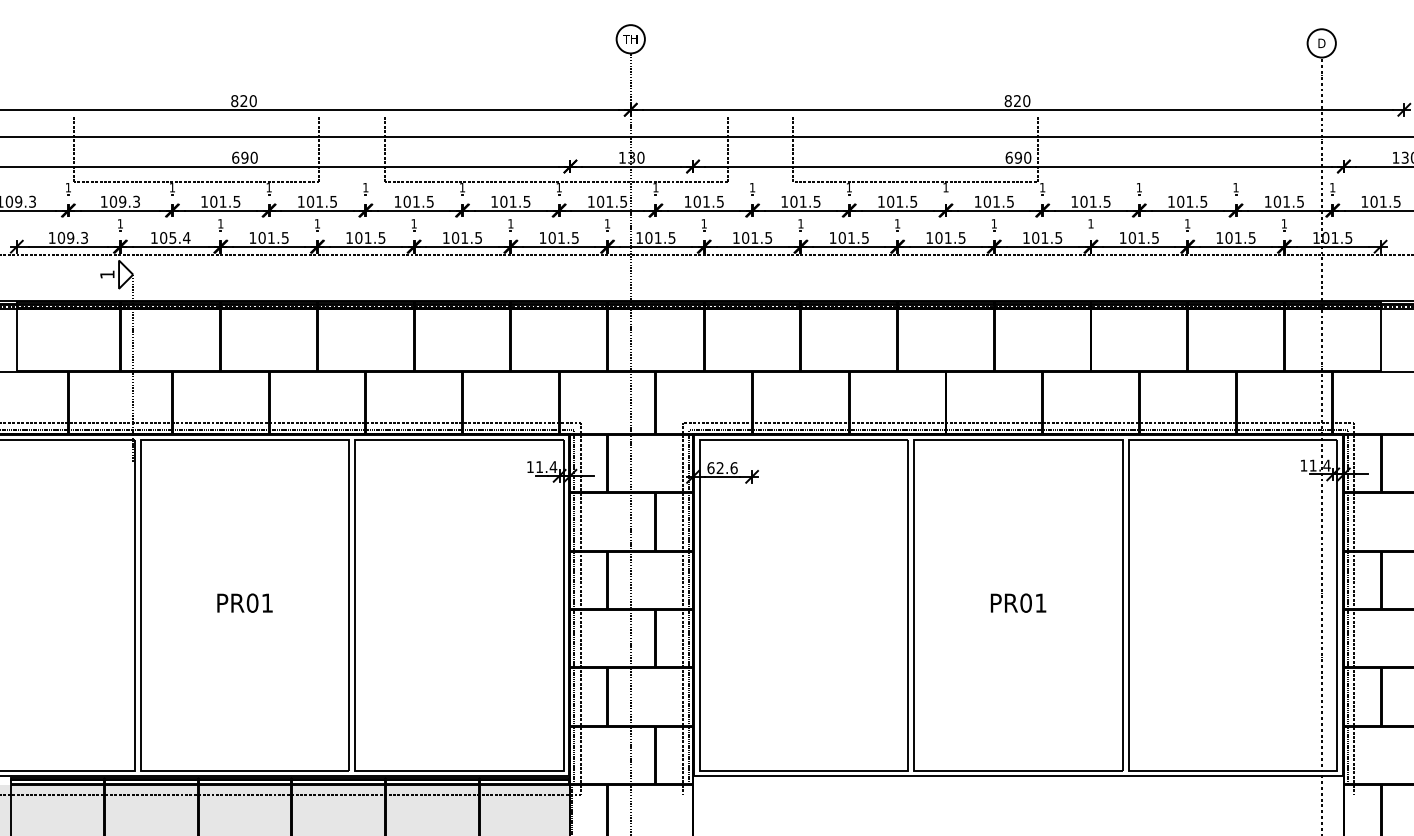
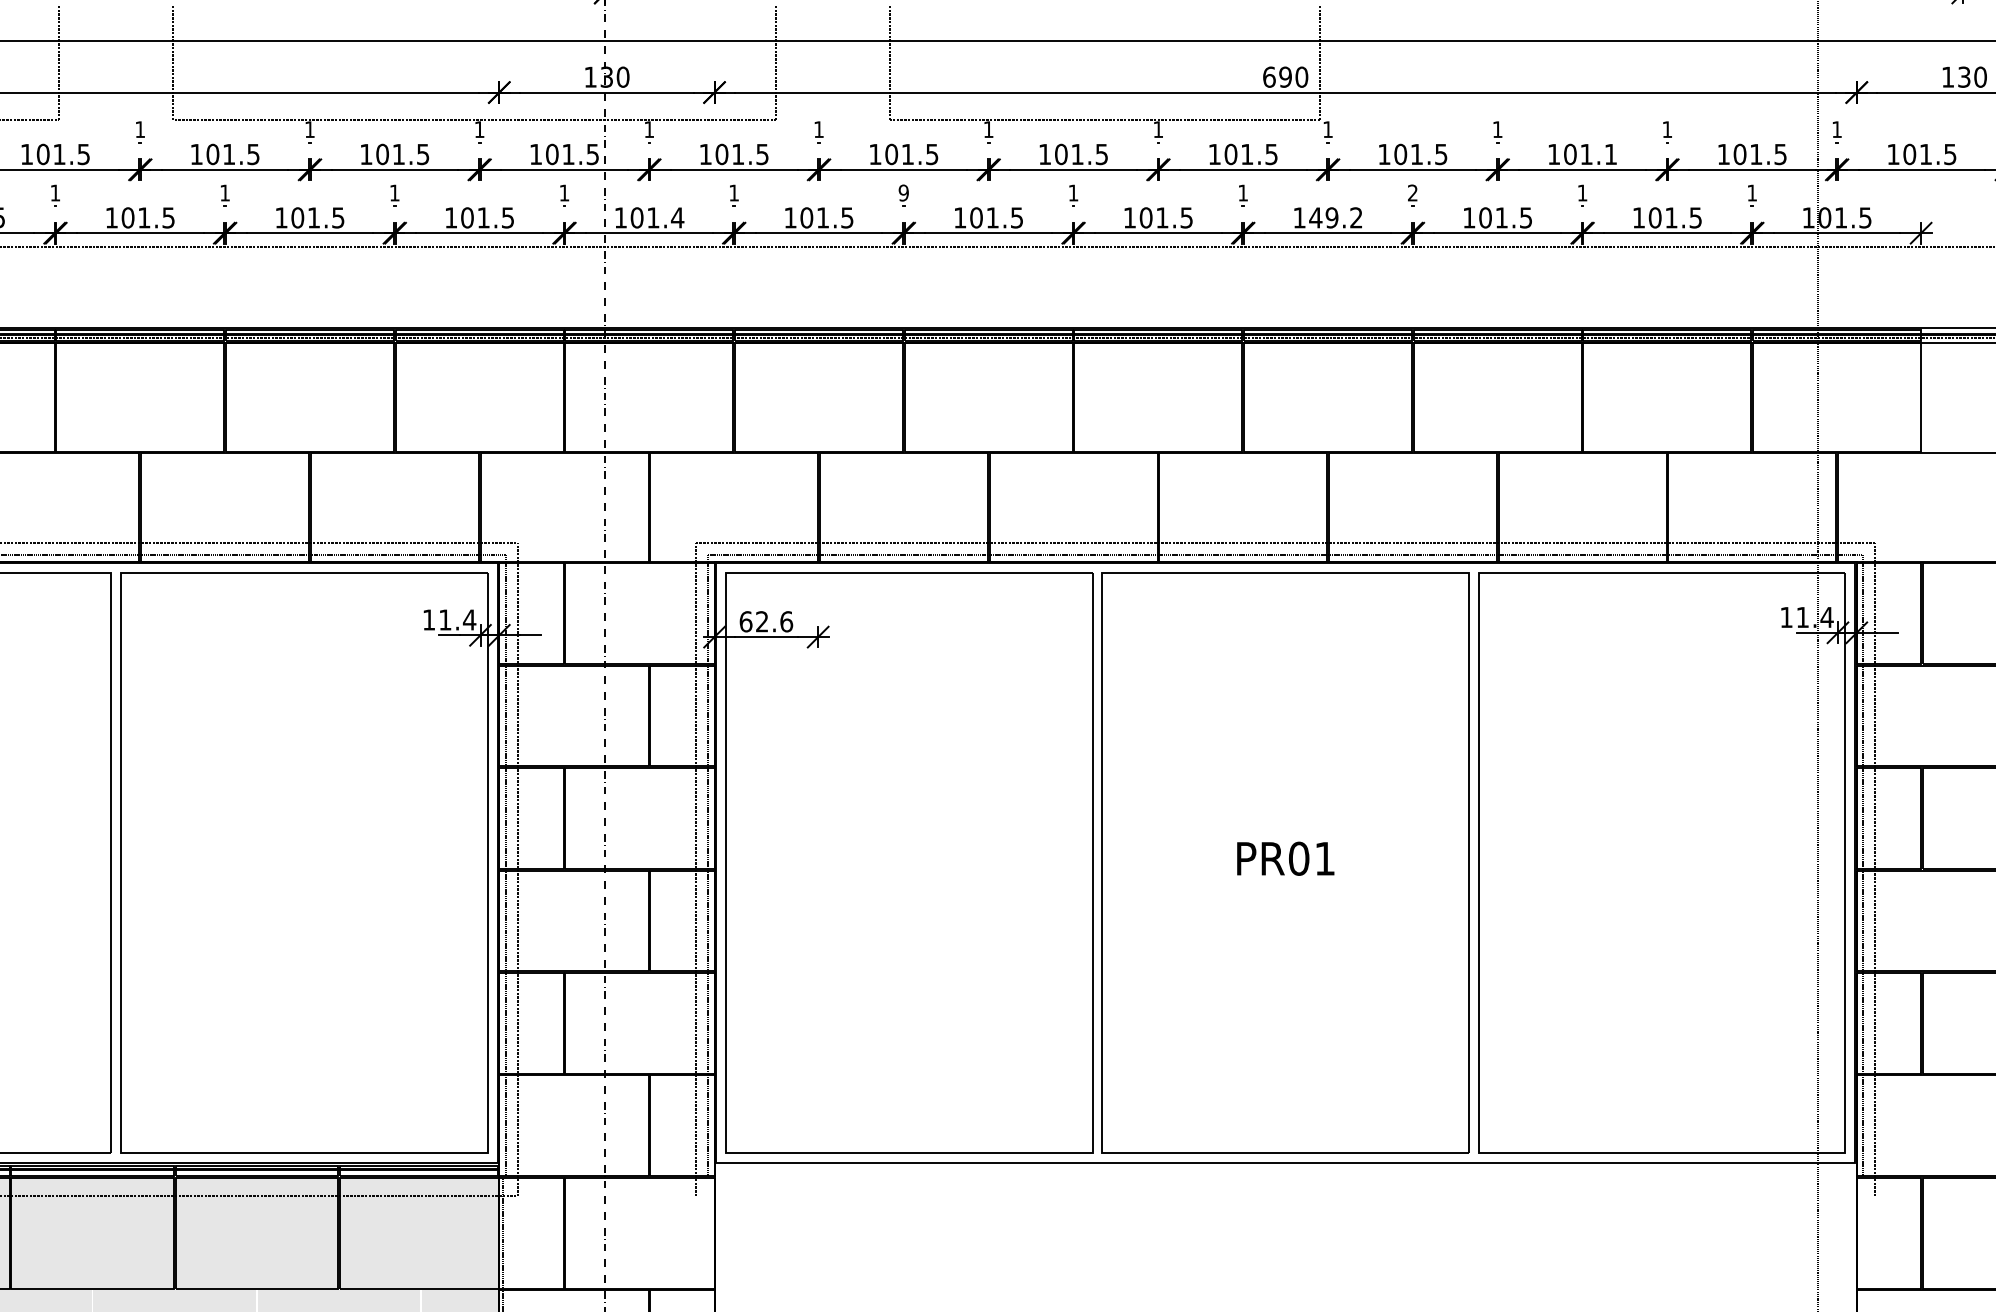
text: (1203, 201) -> (1610, 153), 101.5 -> 101.1
text: (800, 223) -> (903, 192), 1 -> 9
text: (1090, 223) -> (1412, 192), 1 -> 2
text: (671, 237) -> (676, 217), 101.5 -> 101.4
text: (1046, 237) -> (1334, 217), 101.5 -> 149.2

